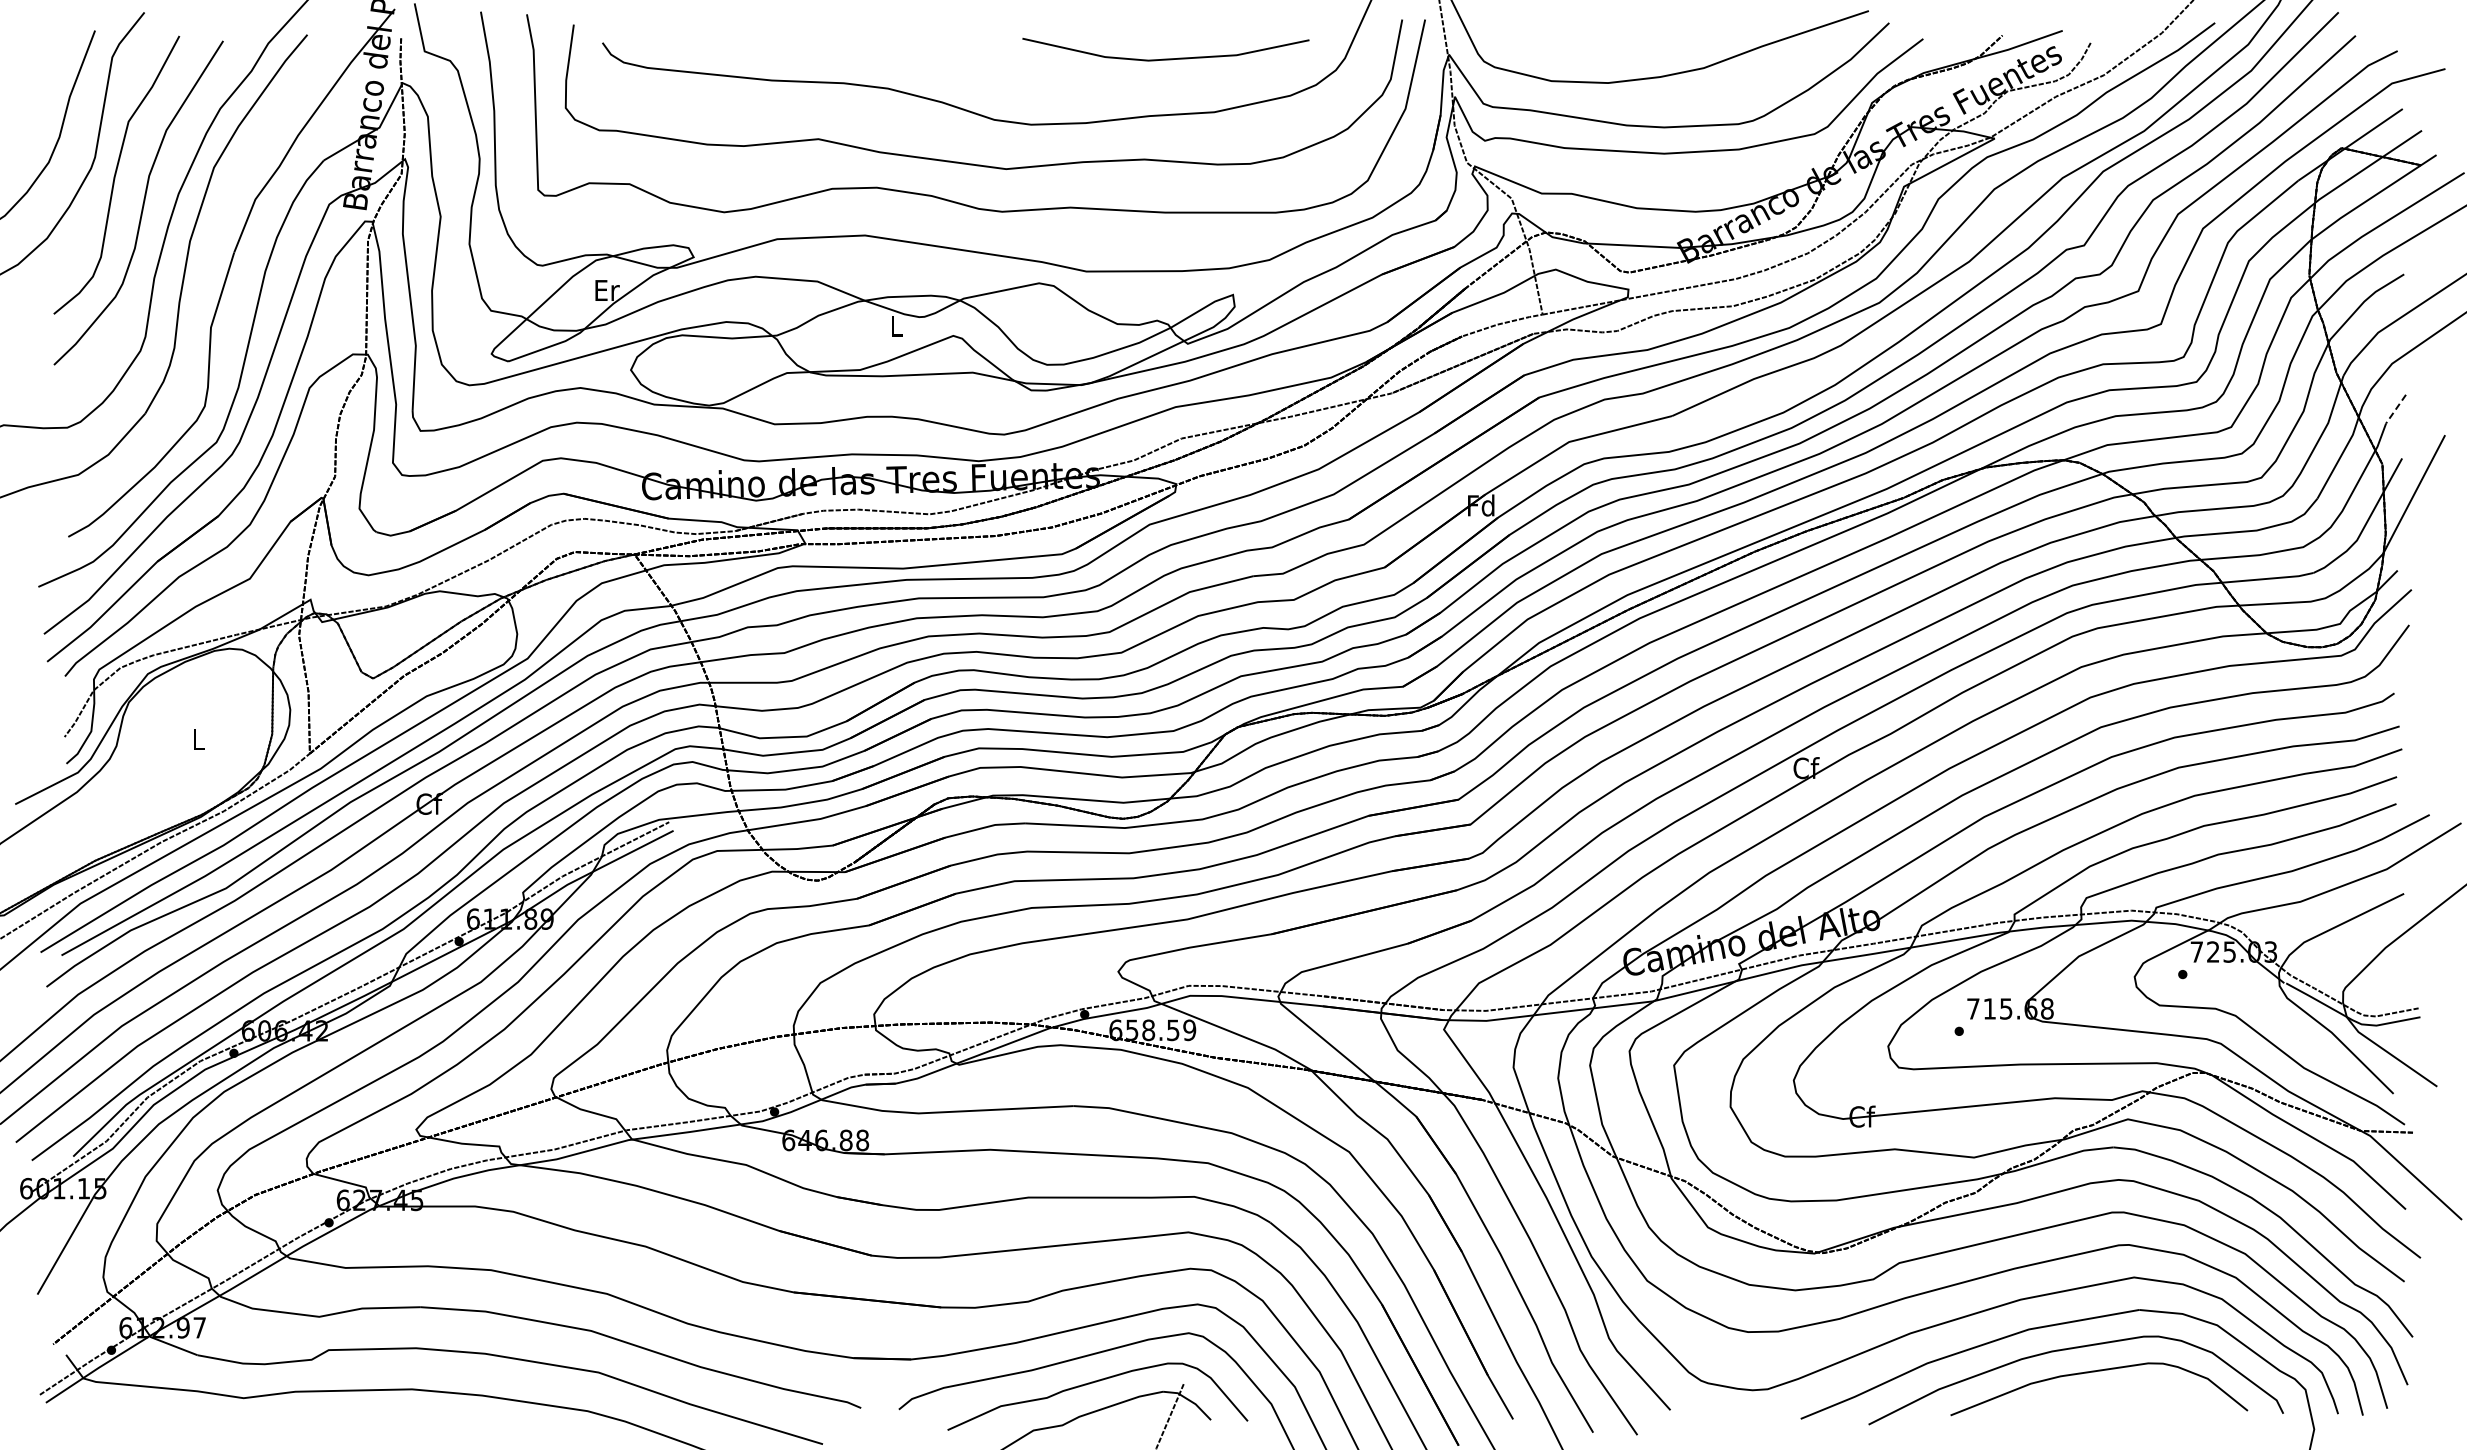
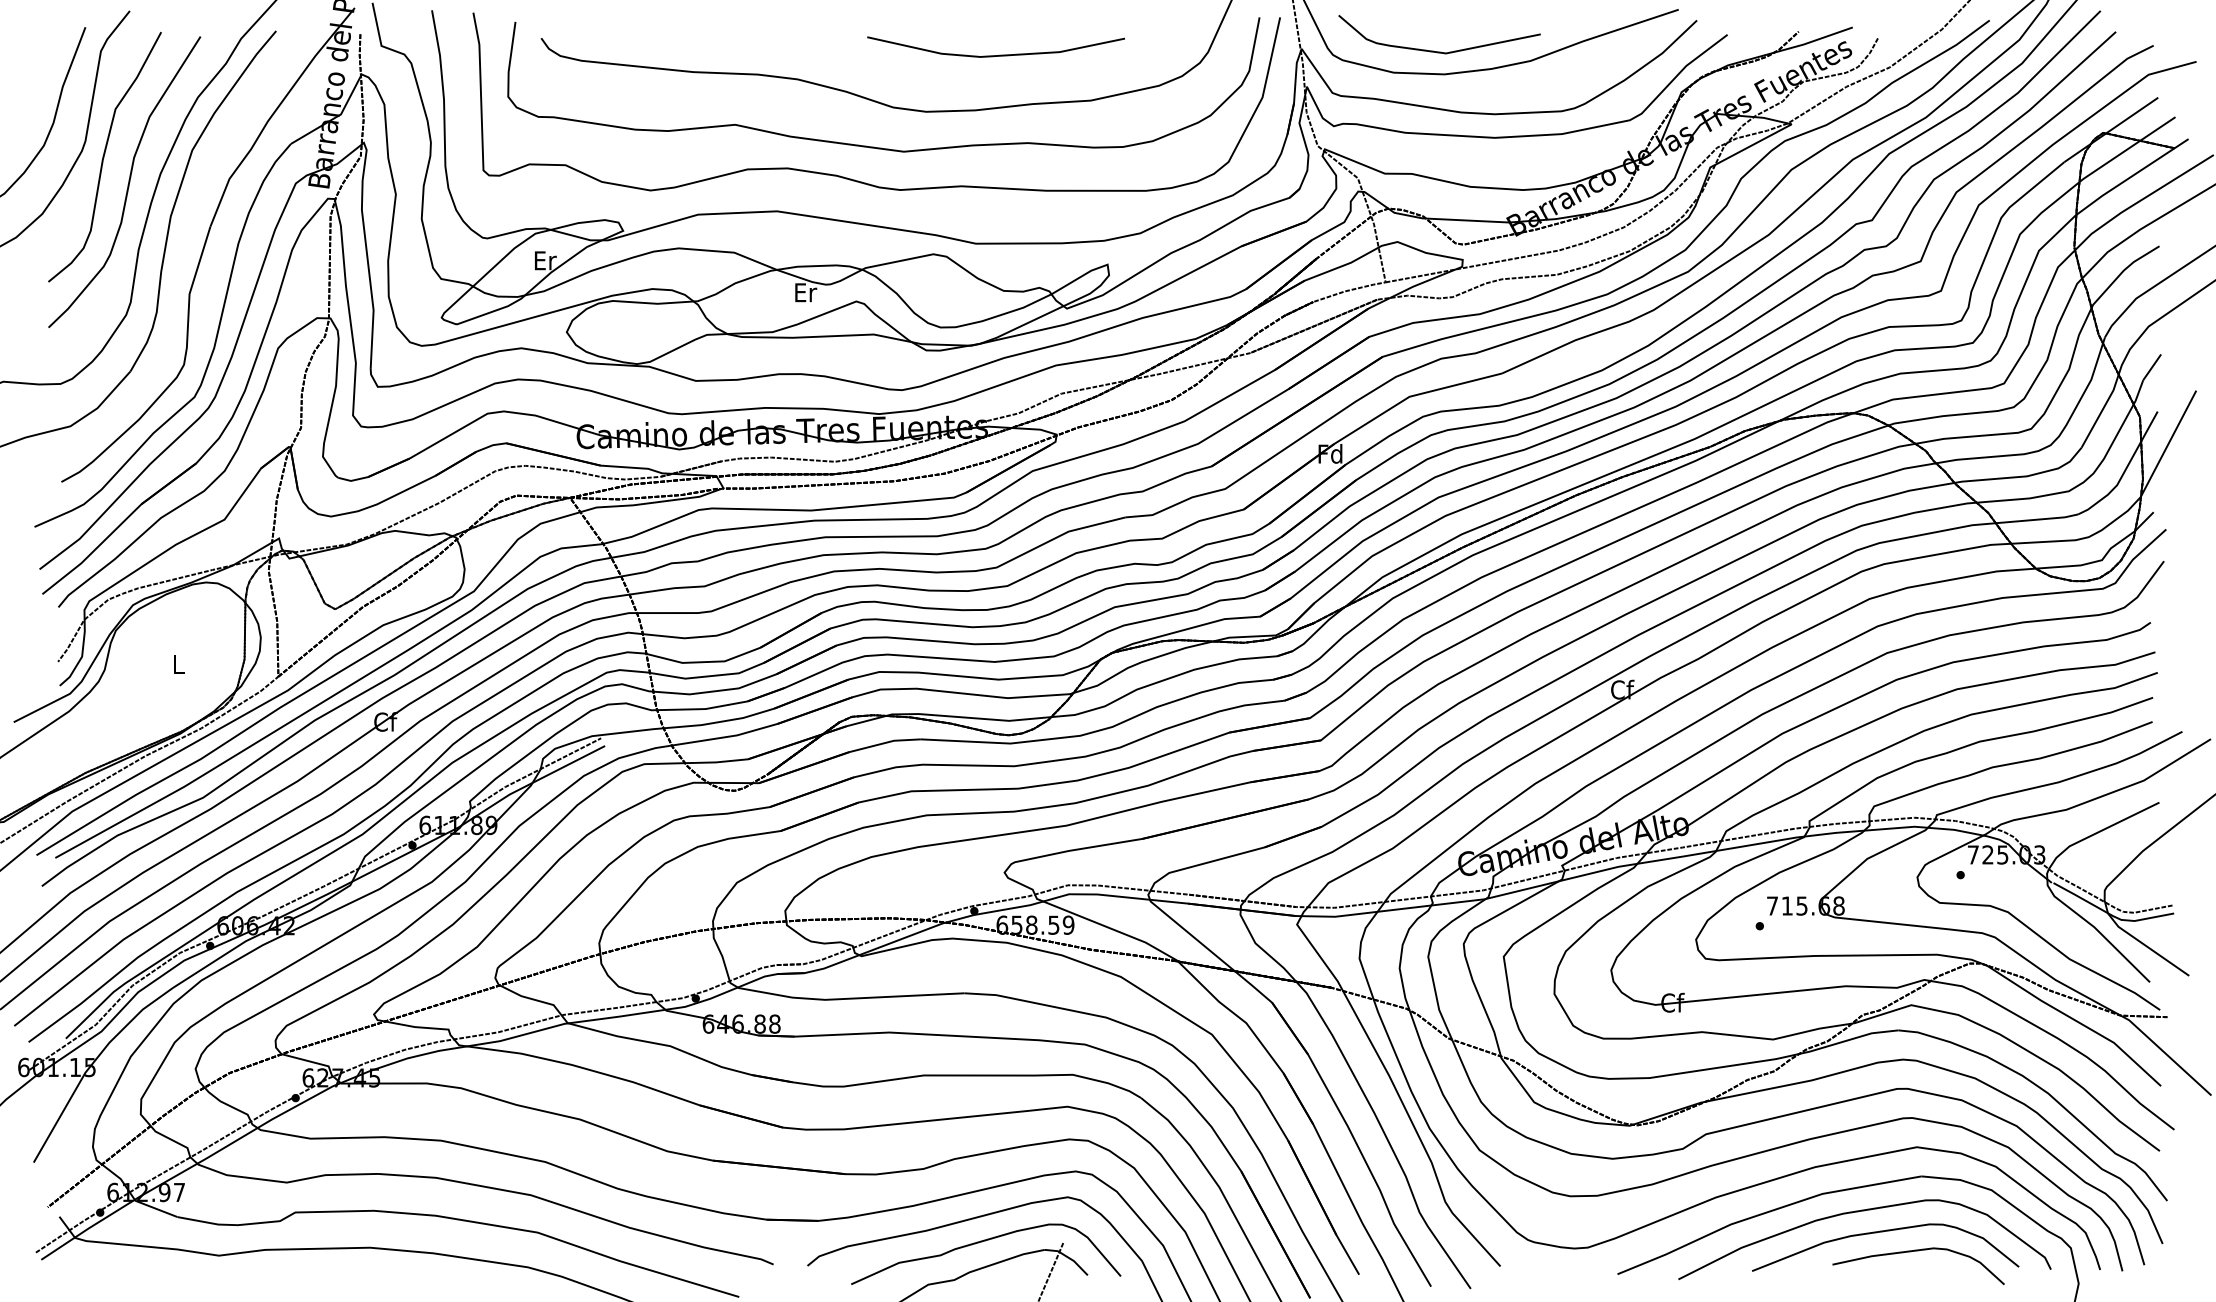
curve: (1602, 57) -> (1439, 51), added
line: (1165, 58) -> (995, 55), moved
text: (897, 325) -> (806, 292), L -> Er
line: (2395, 409) -> (2151, 367), dashed -> solid
curve: (2135, 1393) -> (1918, 1251), added

